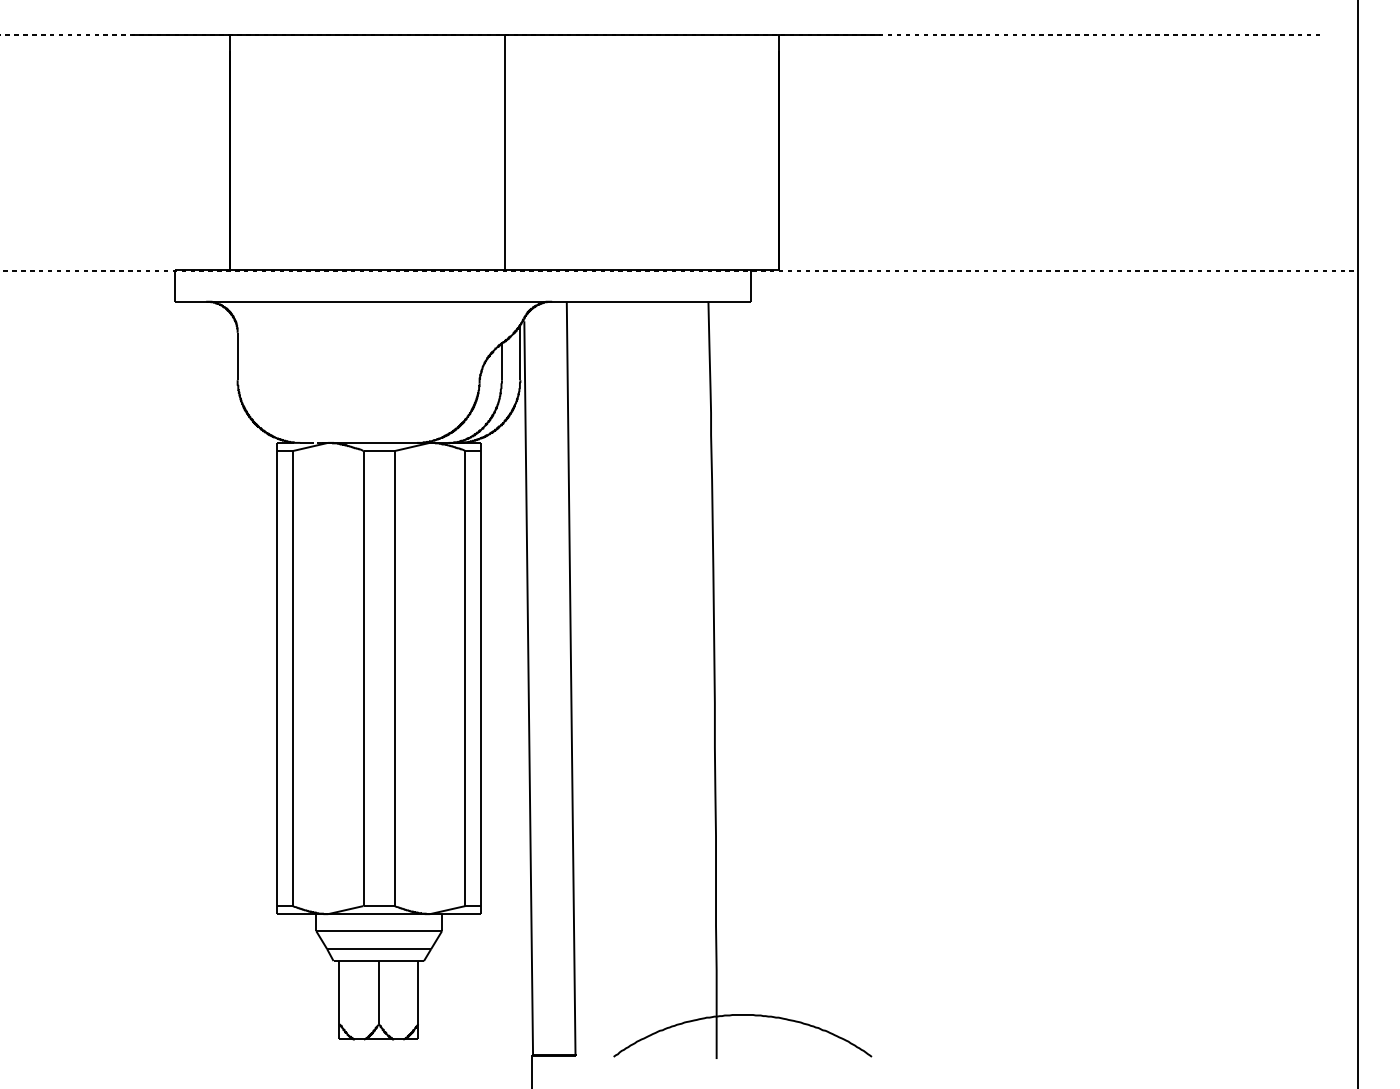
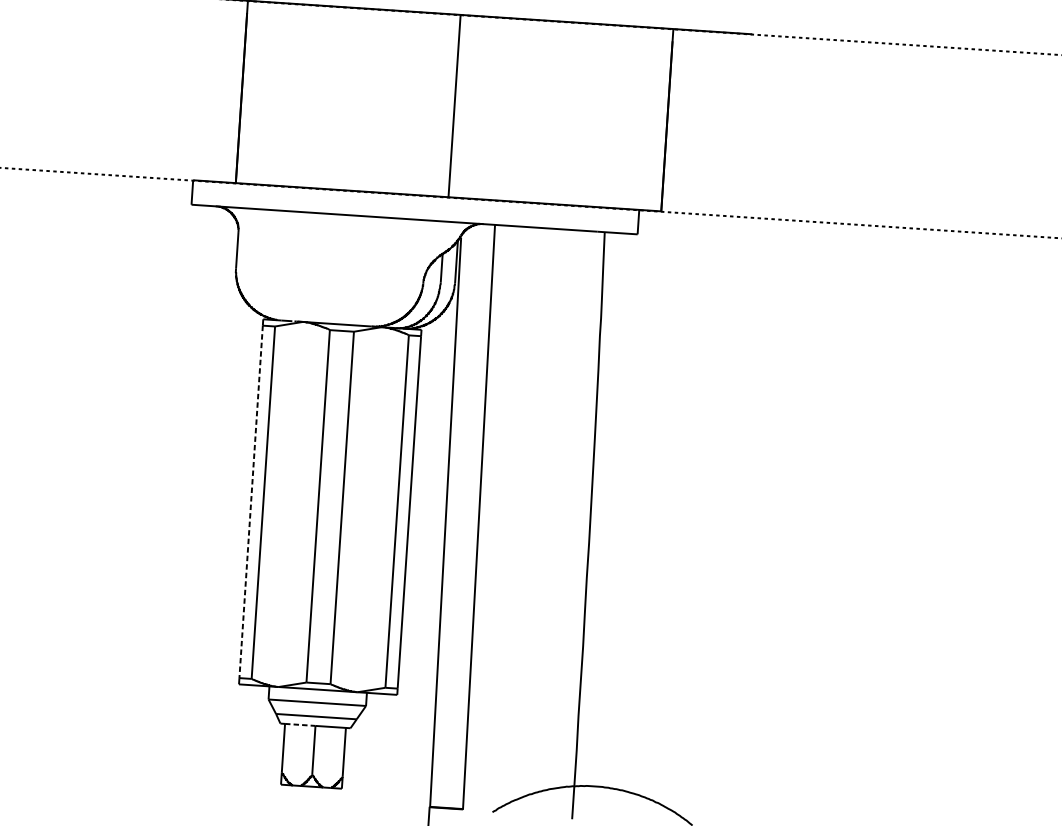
line: (276, 679) -> (250, 502), solid -> dashed
line: (359, 961) -> (300, 725), solid -> dashed

